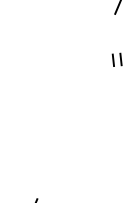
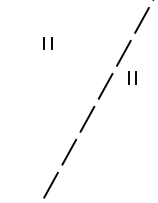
part: (27, 34) -> (47, 43), added
line: (105, 36) -> (123, 53), added
line: (90, 71) -> (105, 86), added
line: (76, 105) -> (87, 118), added
line: (61, 141) -> (69, 151), added
line: (45, 176) -> (50, 184), added

